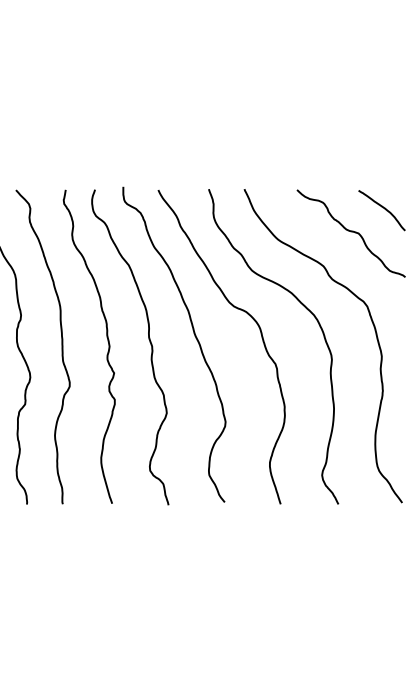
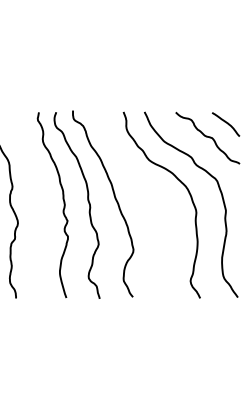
curve: (261, 340) -> (154, 201), removed
curve: (61, 347) -> (36, 205), removed

